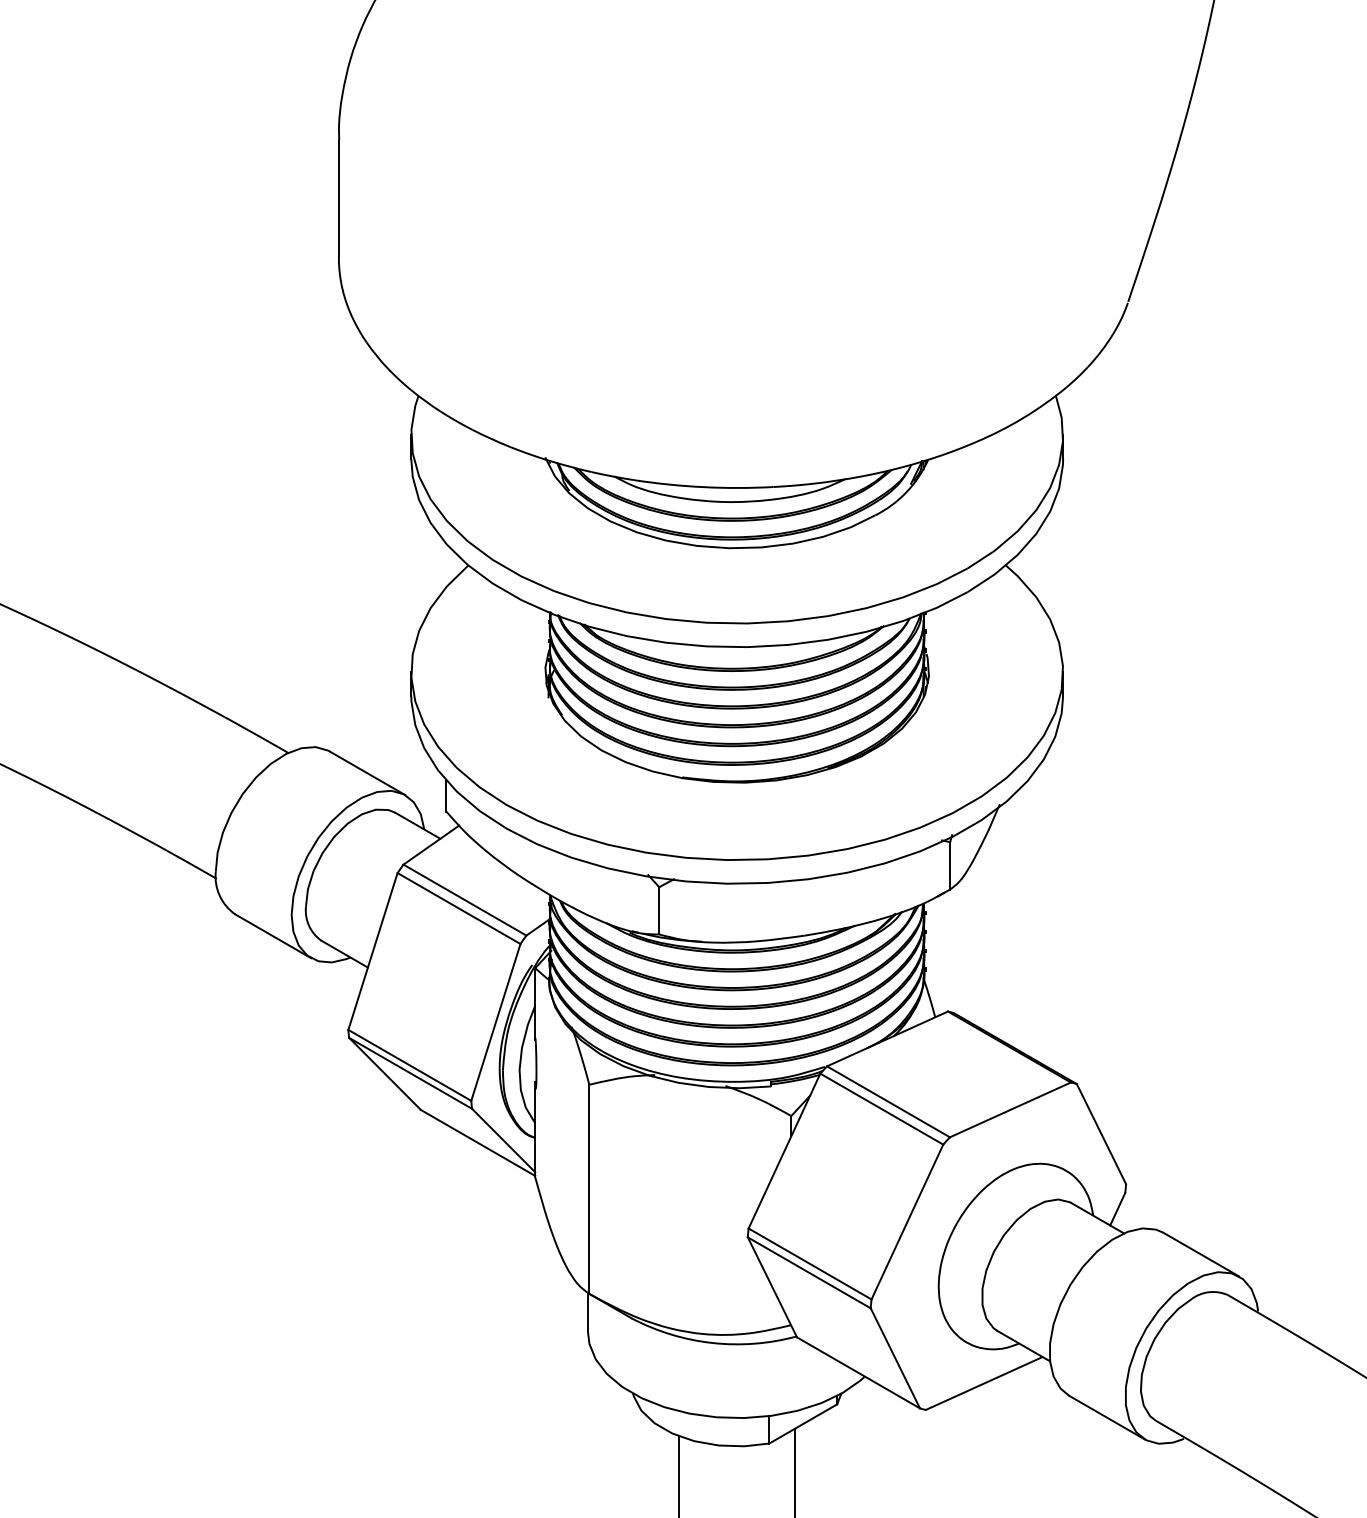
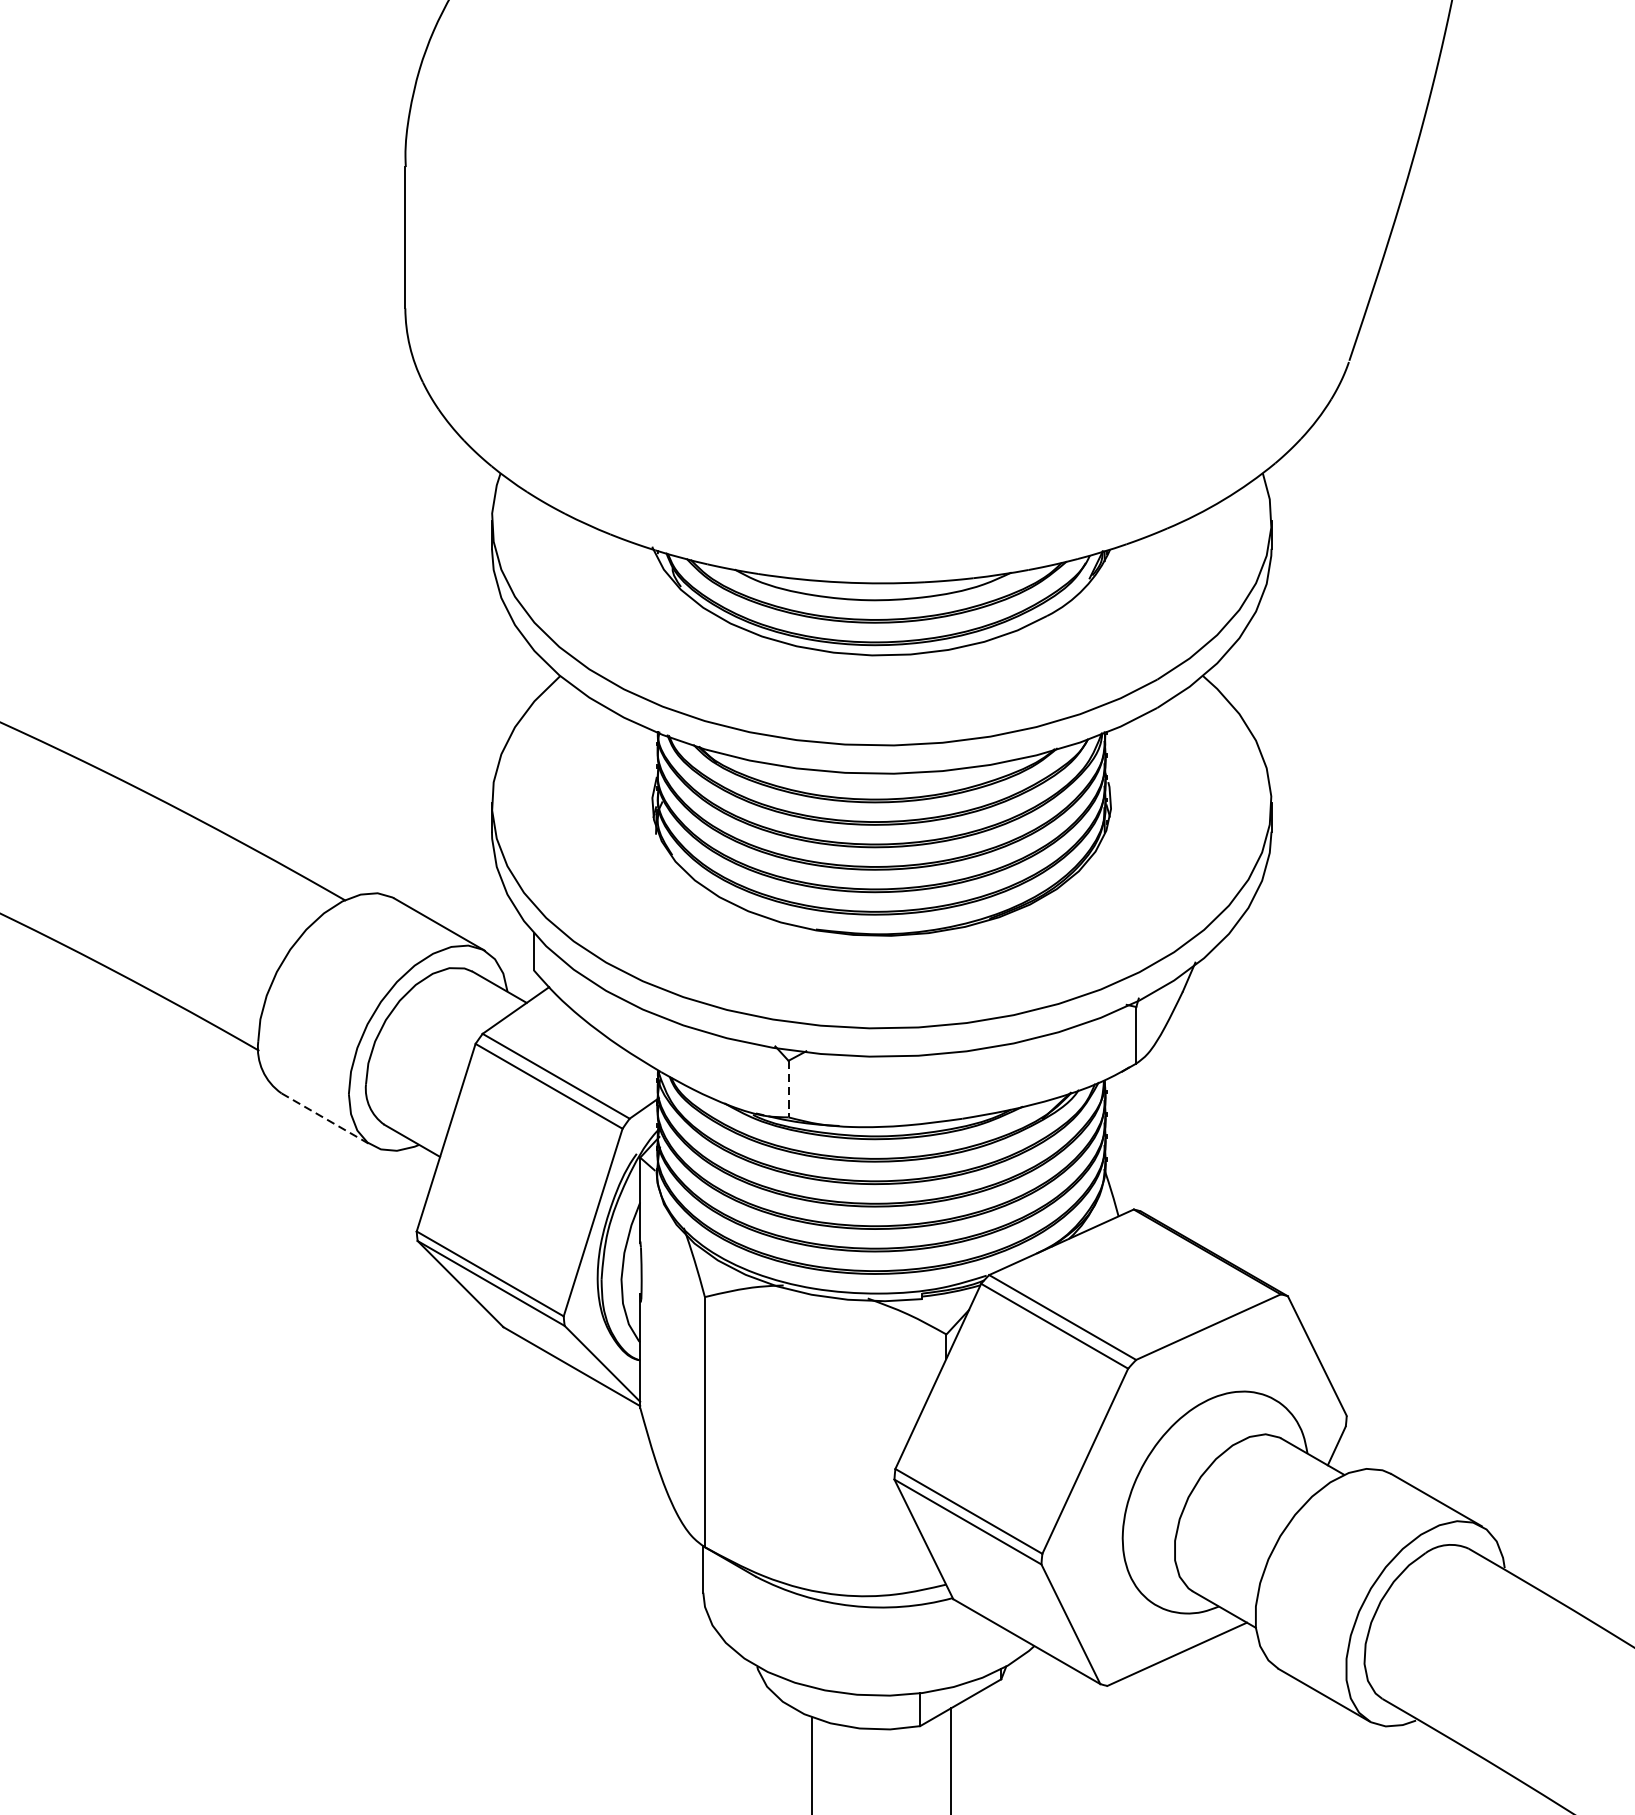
line: (659, 910) -> (788, 1088), solid -> dashed
line: (273, 936) -> (327, 1119), solid -> dashed

